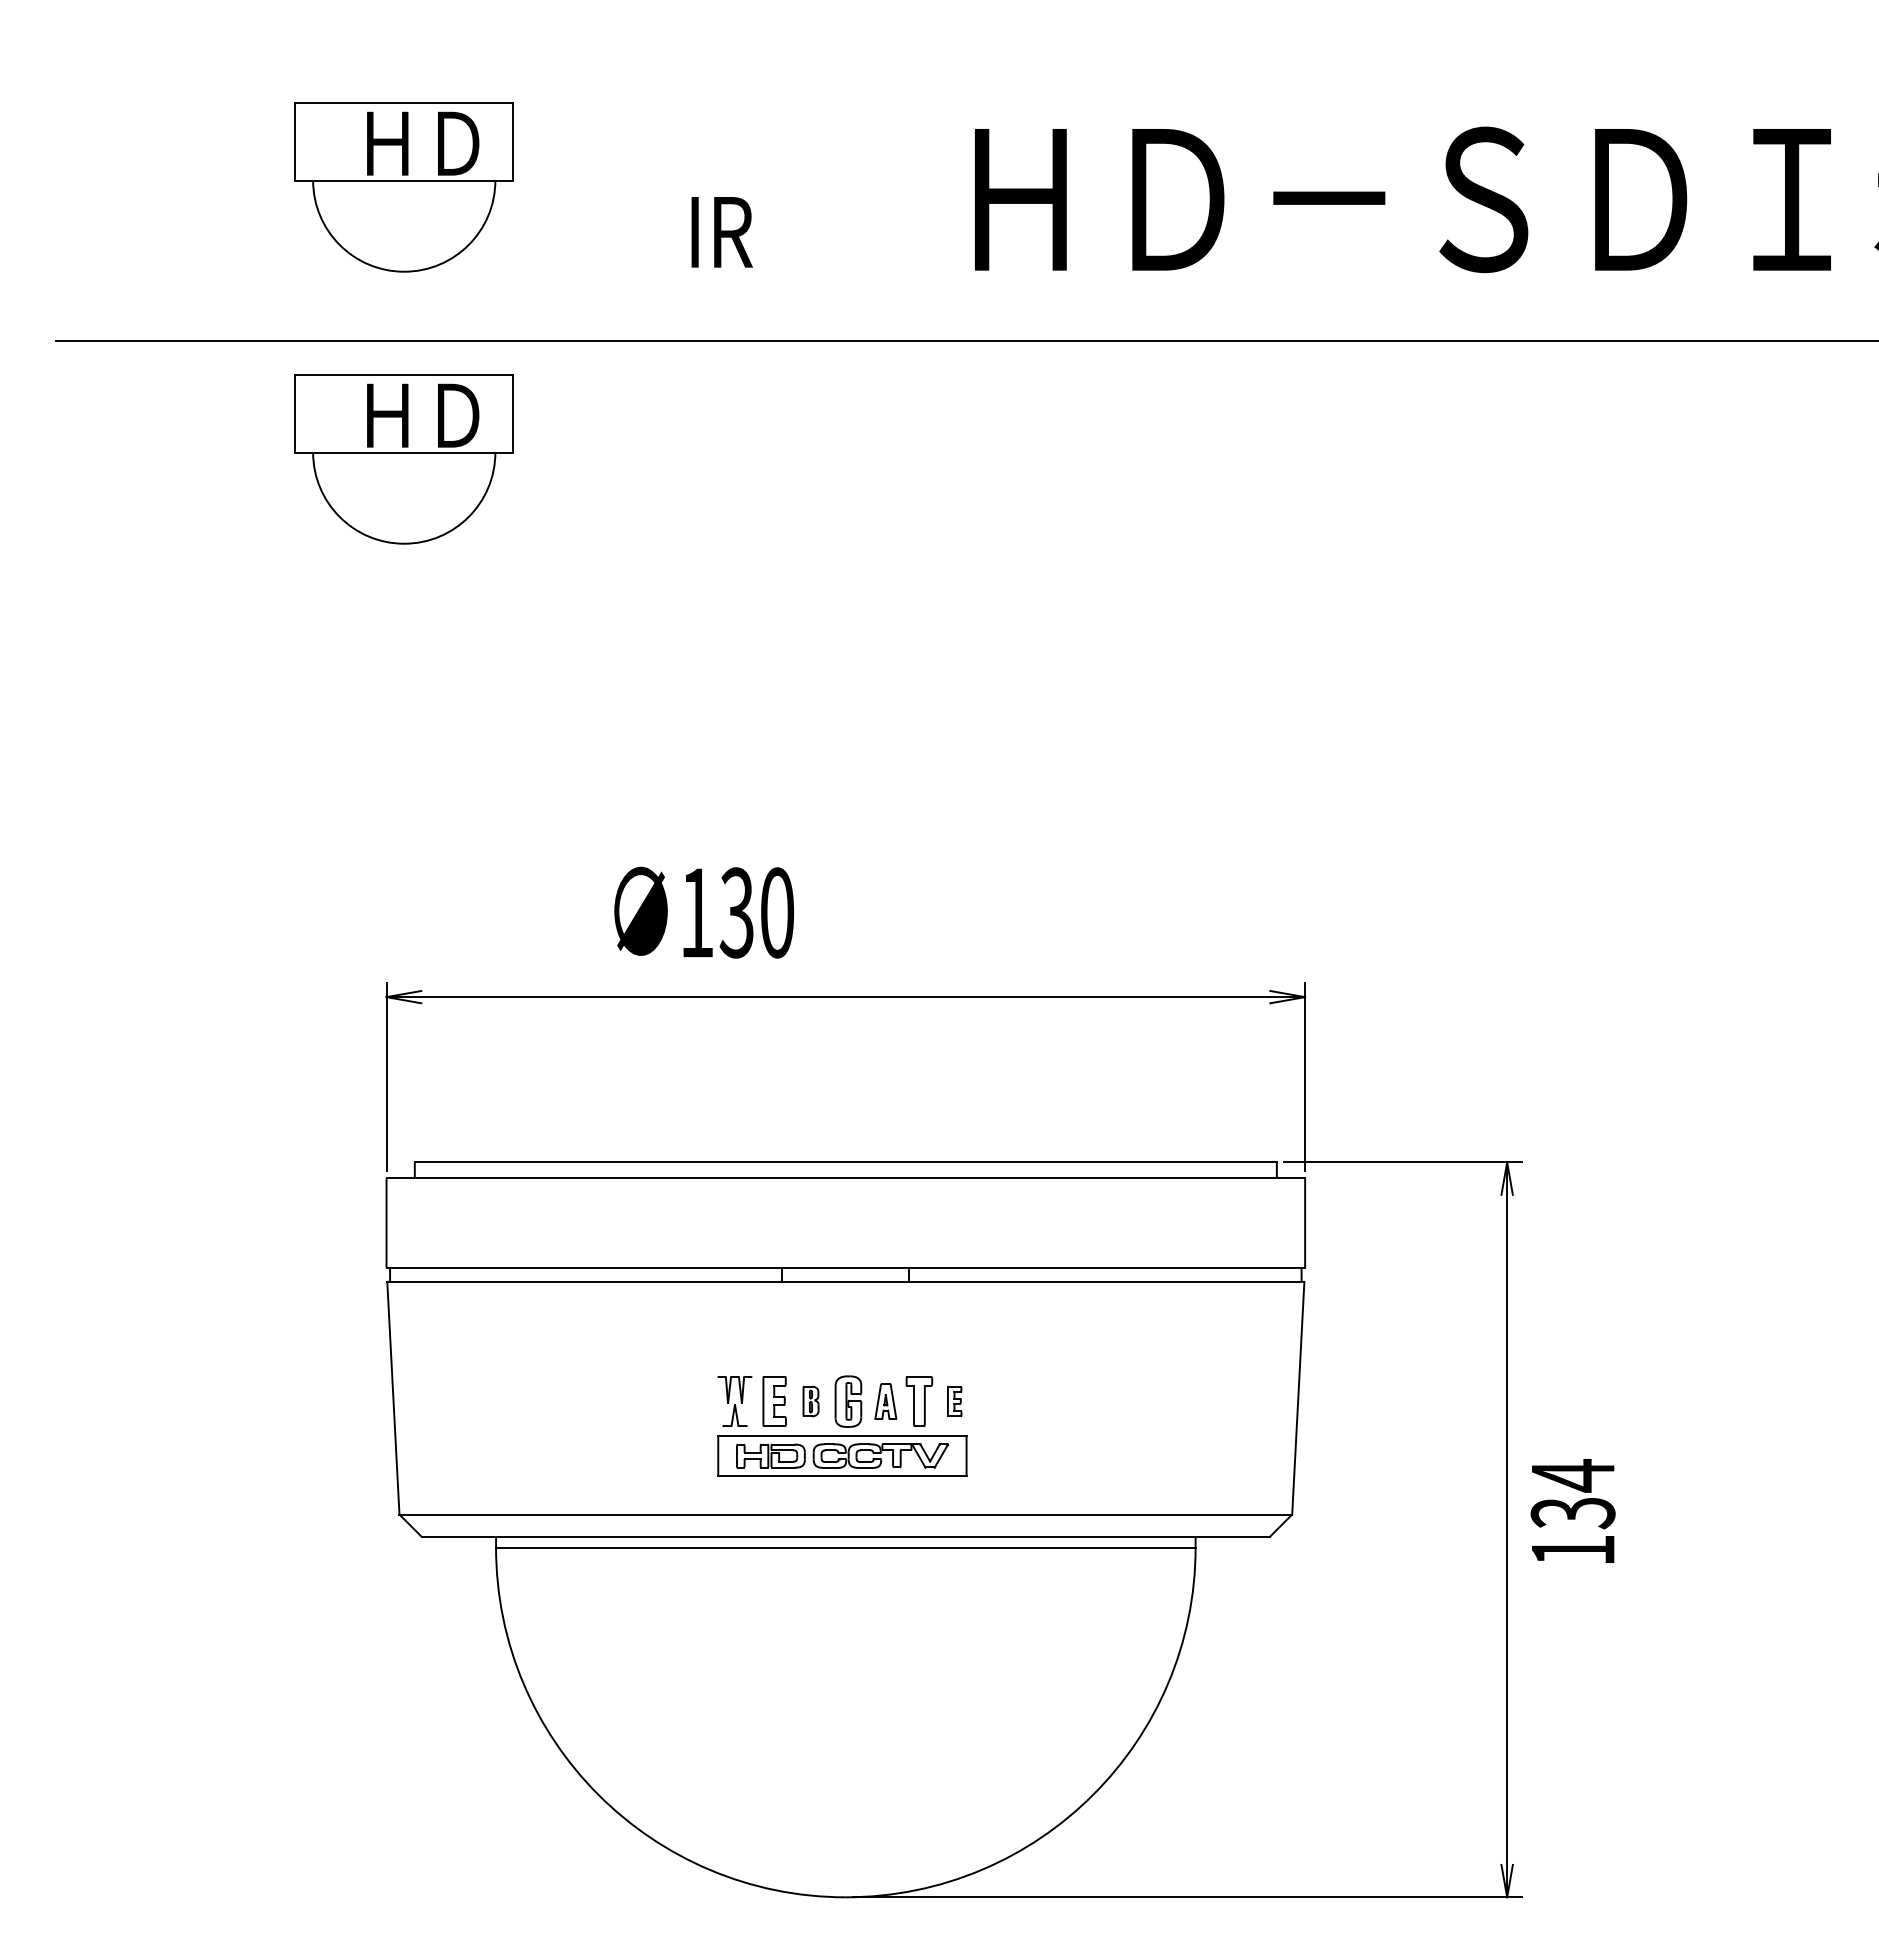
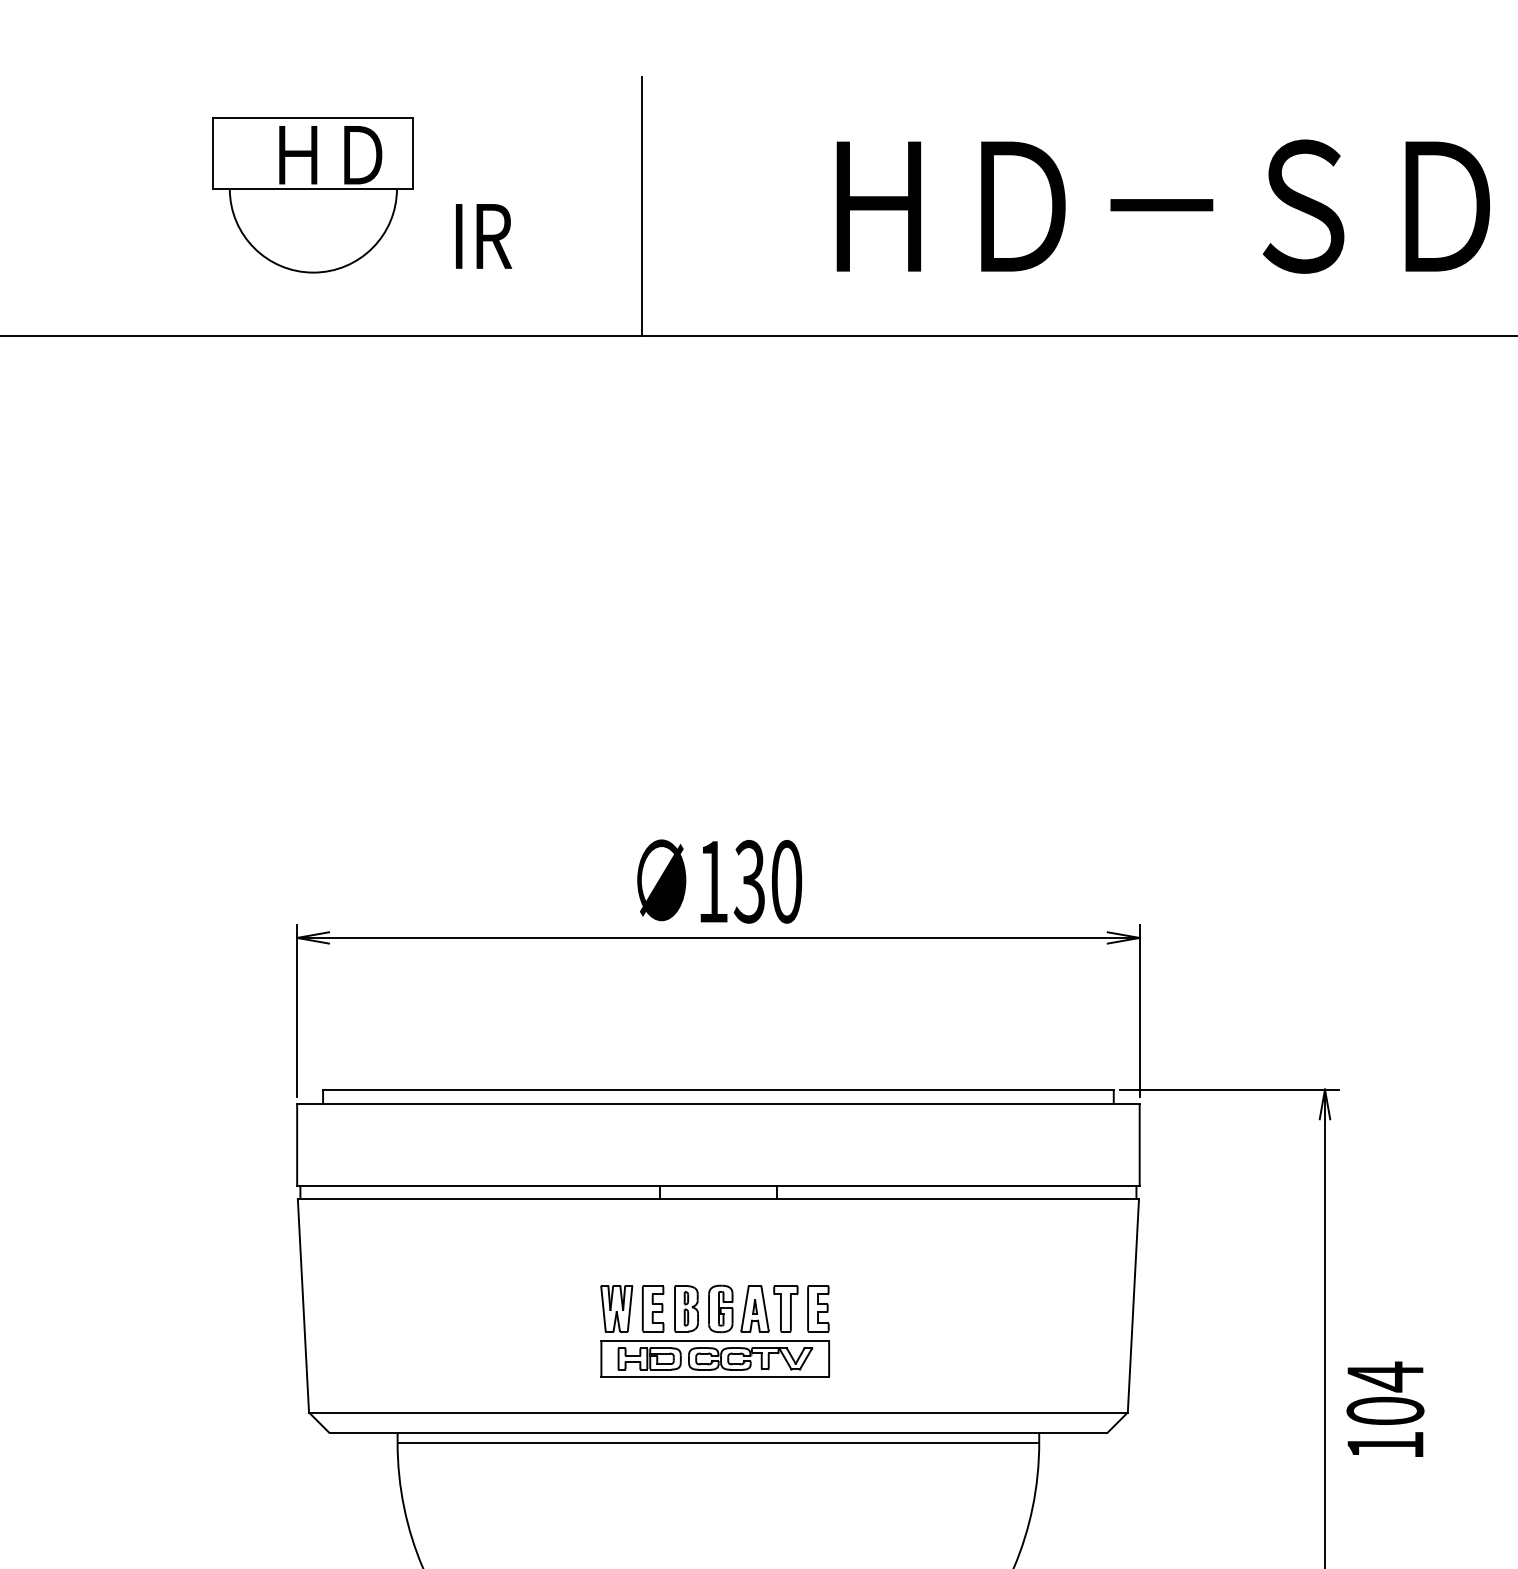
line: (762, 199) -> (641, 206), added
text: (721, 232) -> (483, 236), moved
part: (403, 459) -> (312, 444), removed
text: (703, 912) -> (719, 881), moved
line: (720, 1401) -> (603, 1308), added
line: (749, 1401) -> (630, 1308), added
part: (810, 1401) -> (686, 1308), size x1.67
part: (885, 1401) -> (754, 1308), size x1.43
part: (954, 1401) -> (818, 1308), size x1.67
text: (1572, 1513) -> (1384, 1411), 134 -> 104

